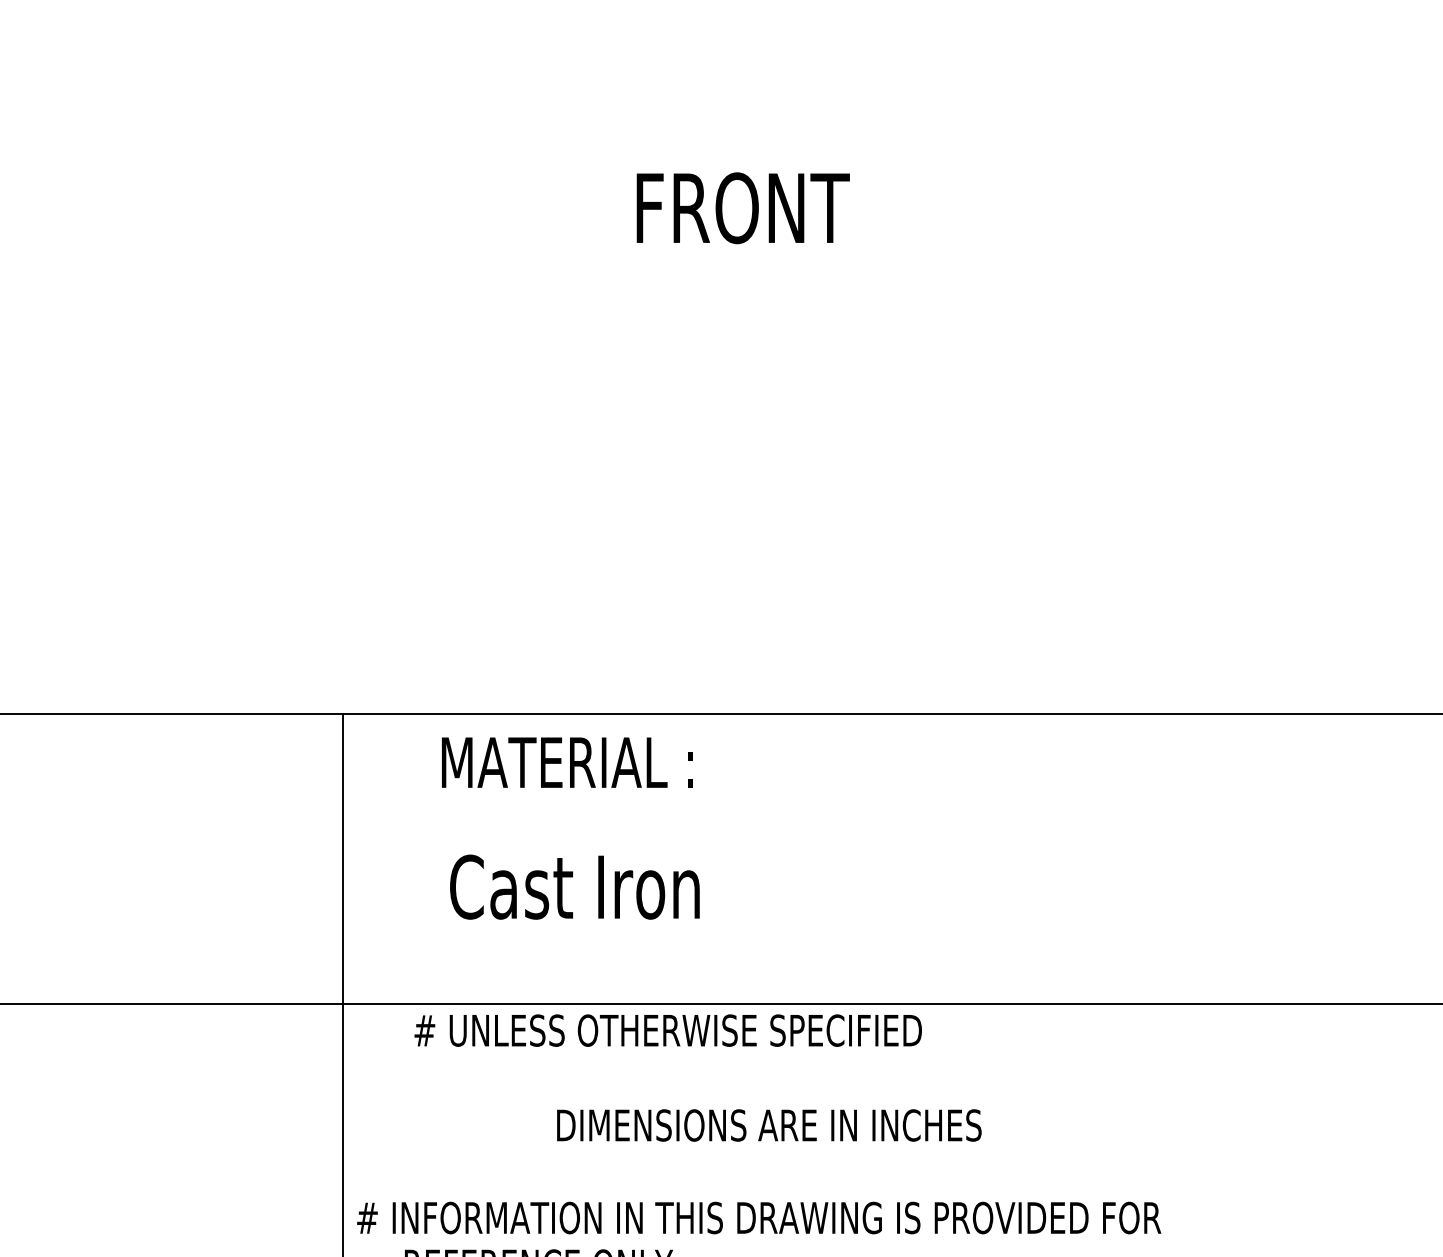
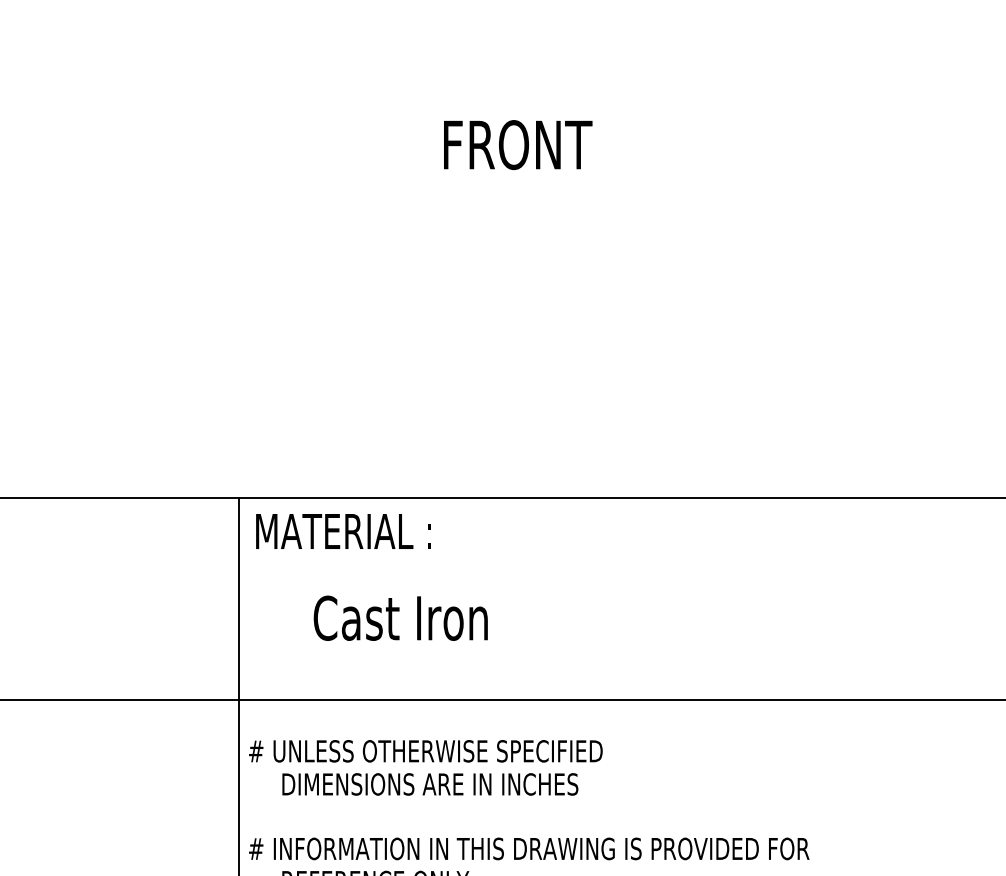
text: (567, 762) -> (343, 531), moved
text: (667, 1030) -> (425, 751), moved
text: (769, 1125) -> (430, 784), moved

